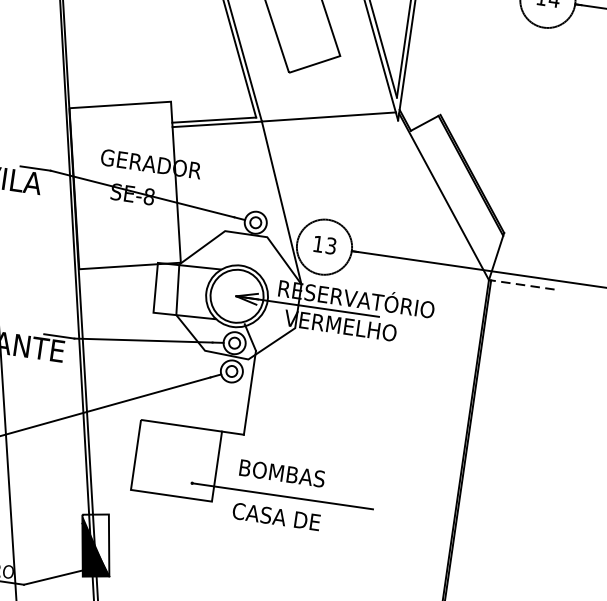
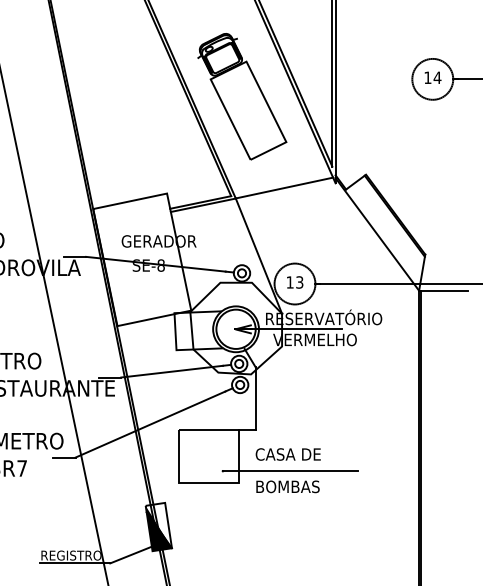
line: (521, 284) -> (443, 290), dashed -> solid
text: (281, 473) -> (287, 454), BOMBAS -> CASA DE
text: (275, 516) -> (287, 486), CASA DE -> BOMBAS

